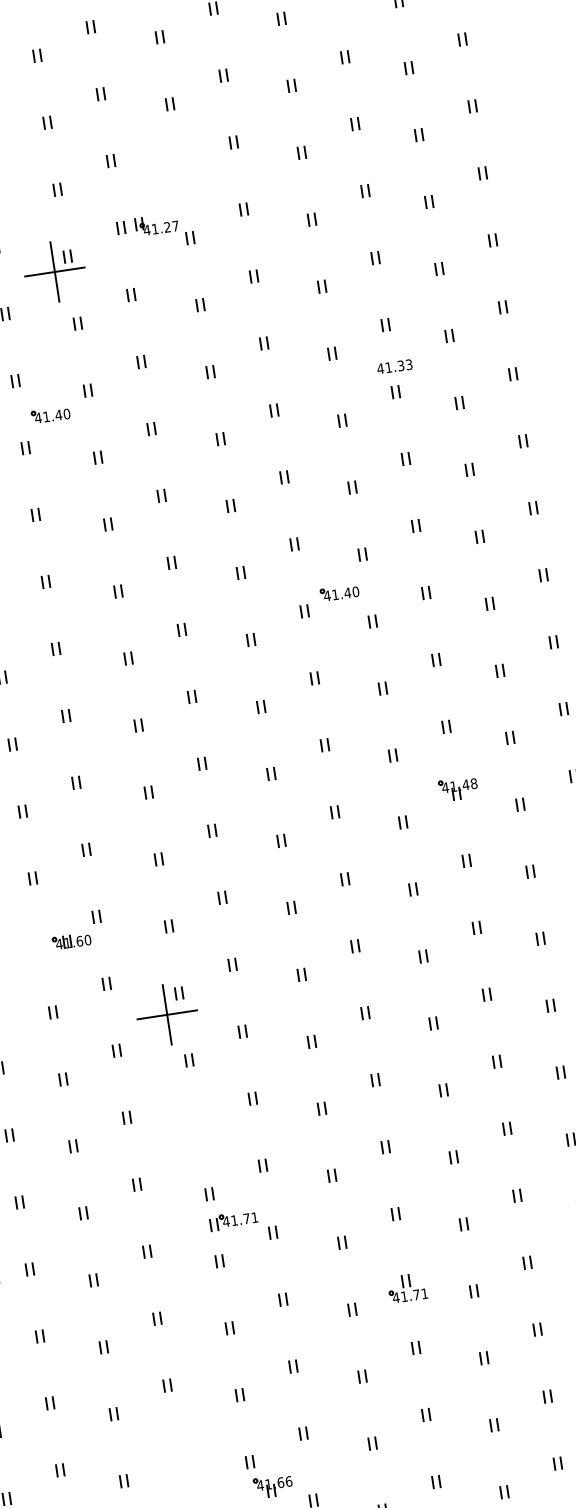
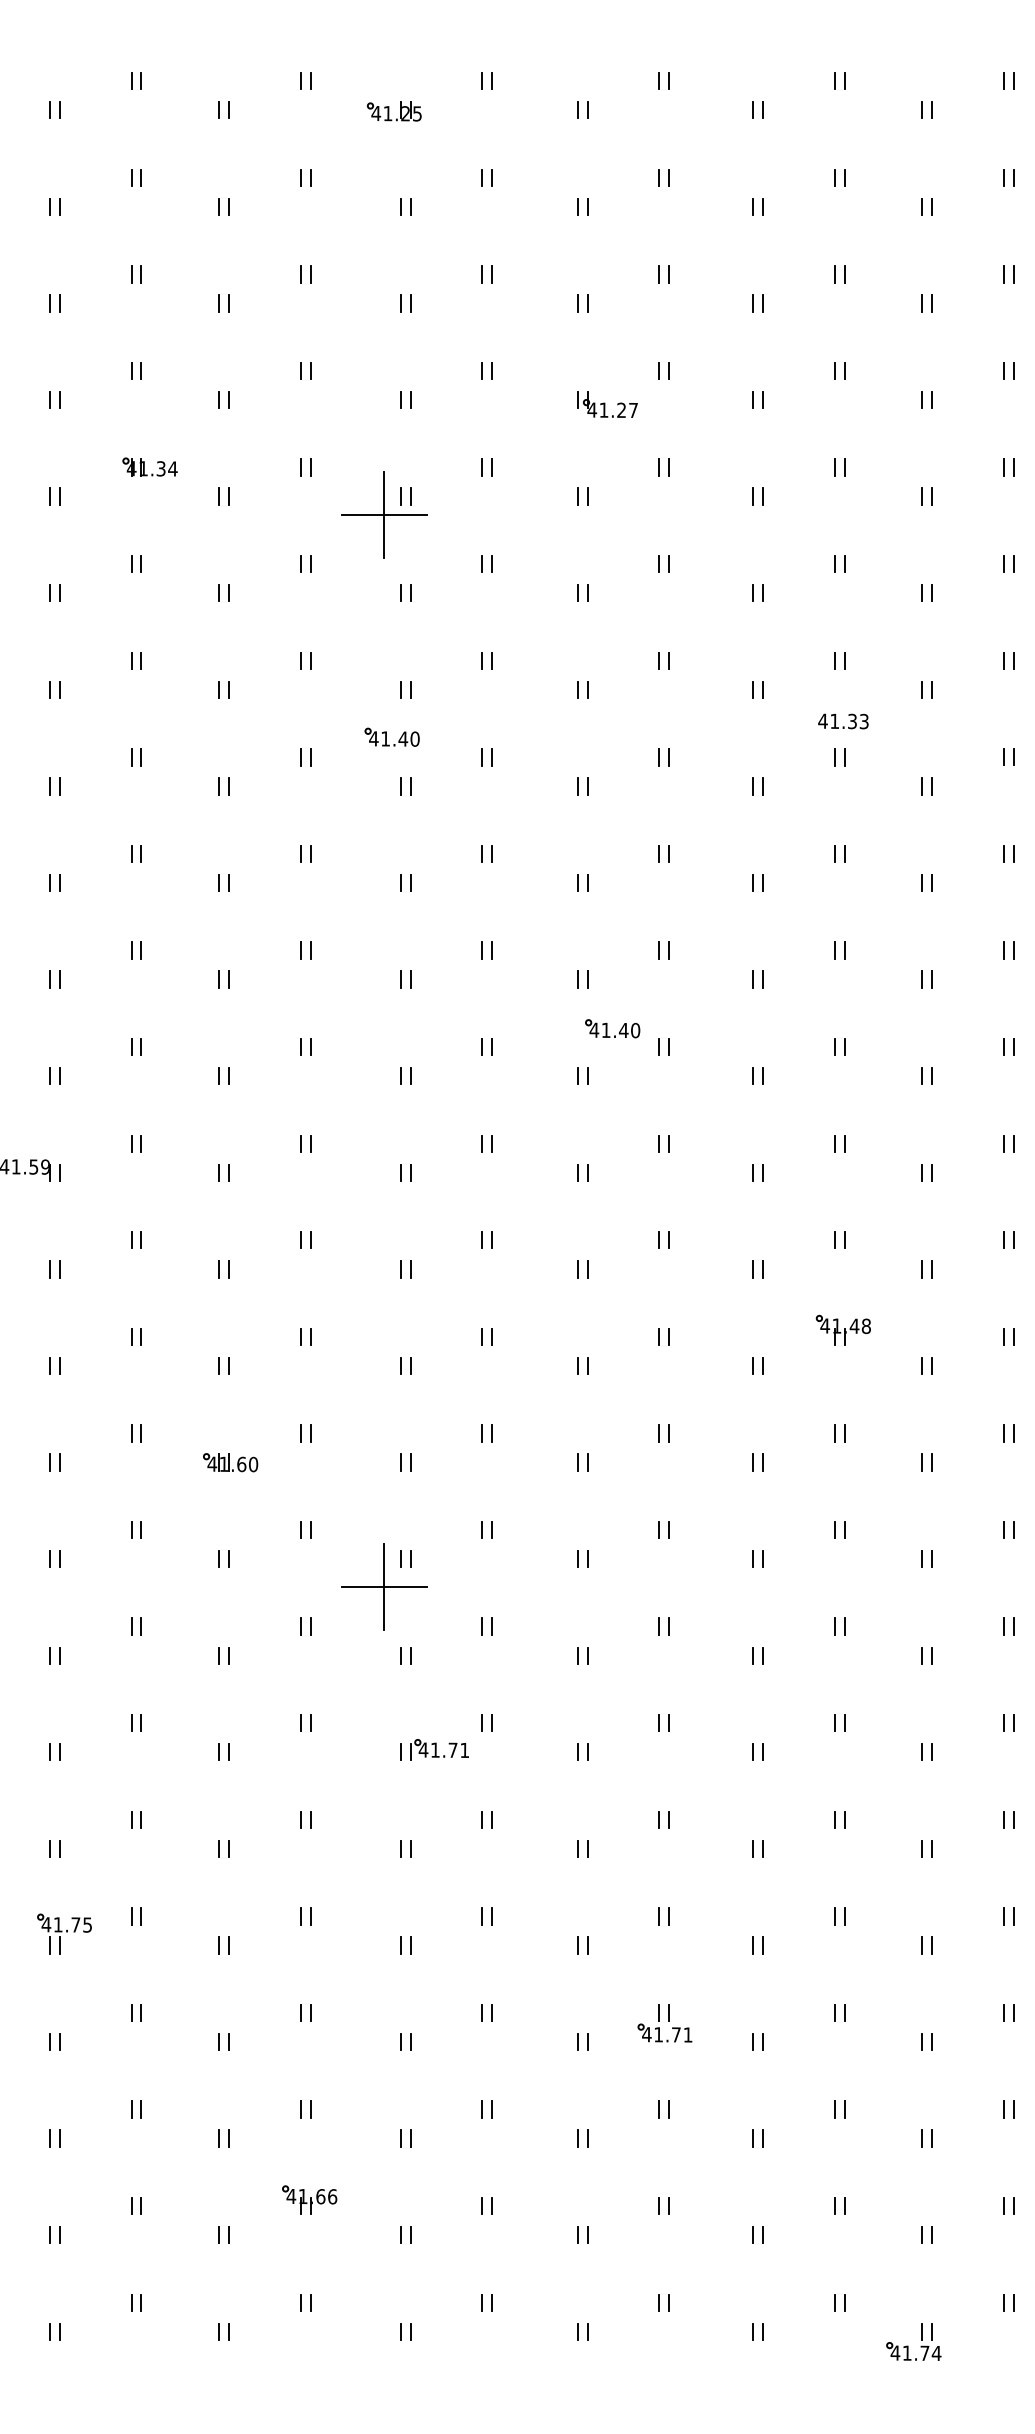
part: (157, 224) -> (607, 404), moved
part: (50, 414) -> (391, 736), moved
part: (339, 592) -> (612, 1028), moved
part: (71, 941) -> (230, 1462), moved
part: (233, 1220) -> (434, 1749), moved
part: (273, 1485) -> (309, 2199), moved

